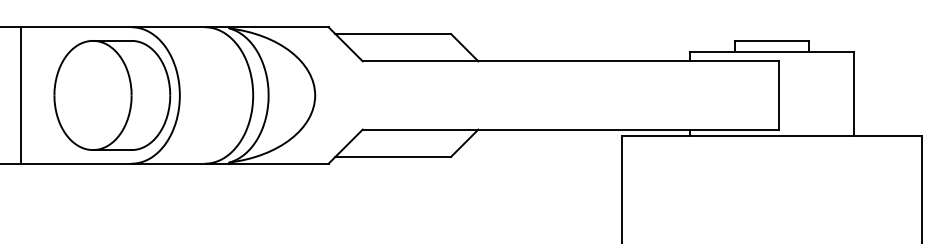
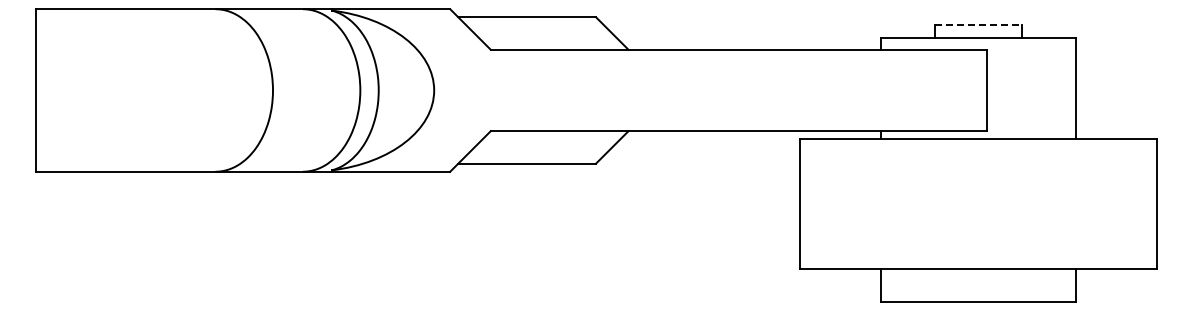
line: (772, 40) -> (978, 25), solid -> dashed
line: (20, 95) -> (83, 90), removed
part: (112, 95) -> (192, 90), removed

